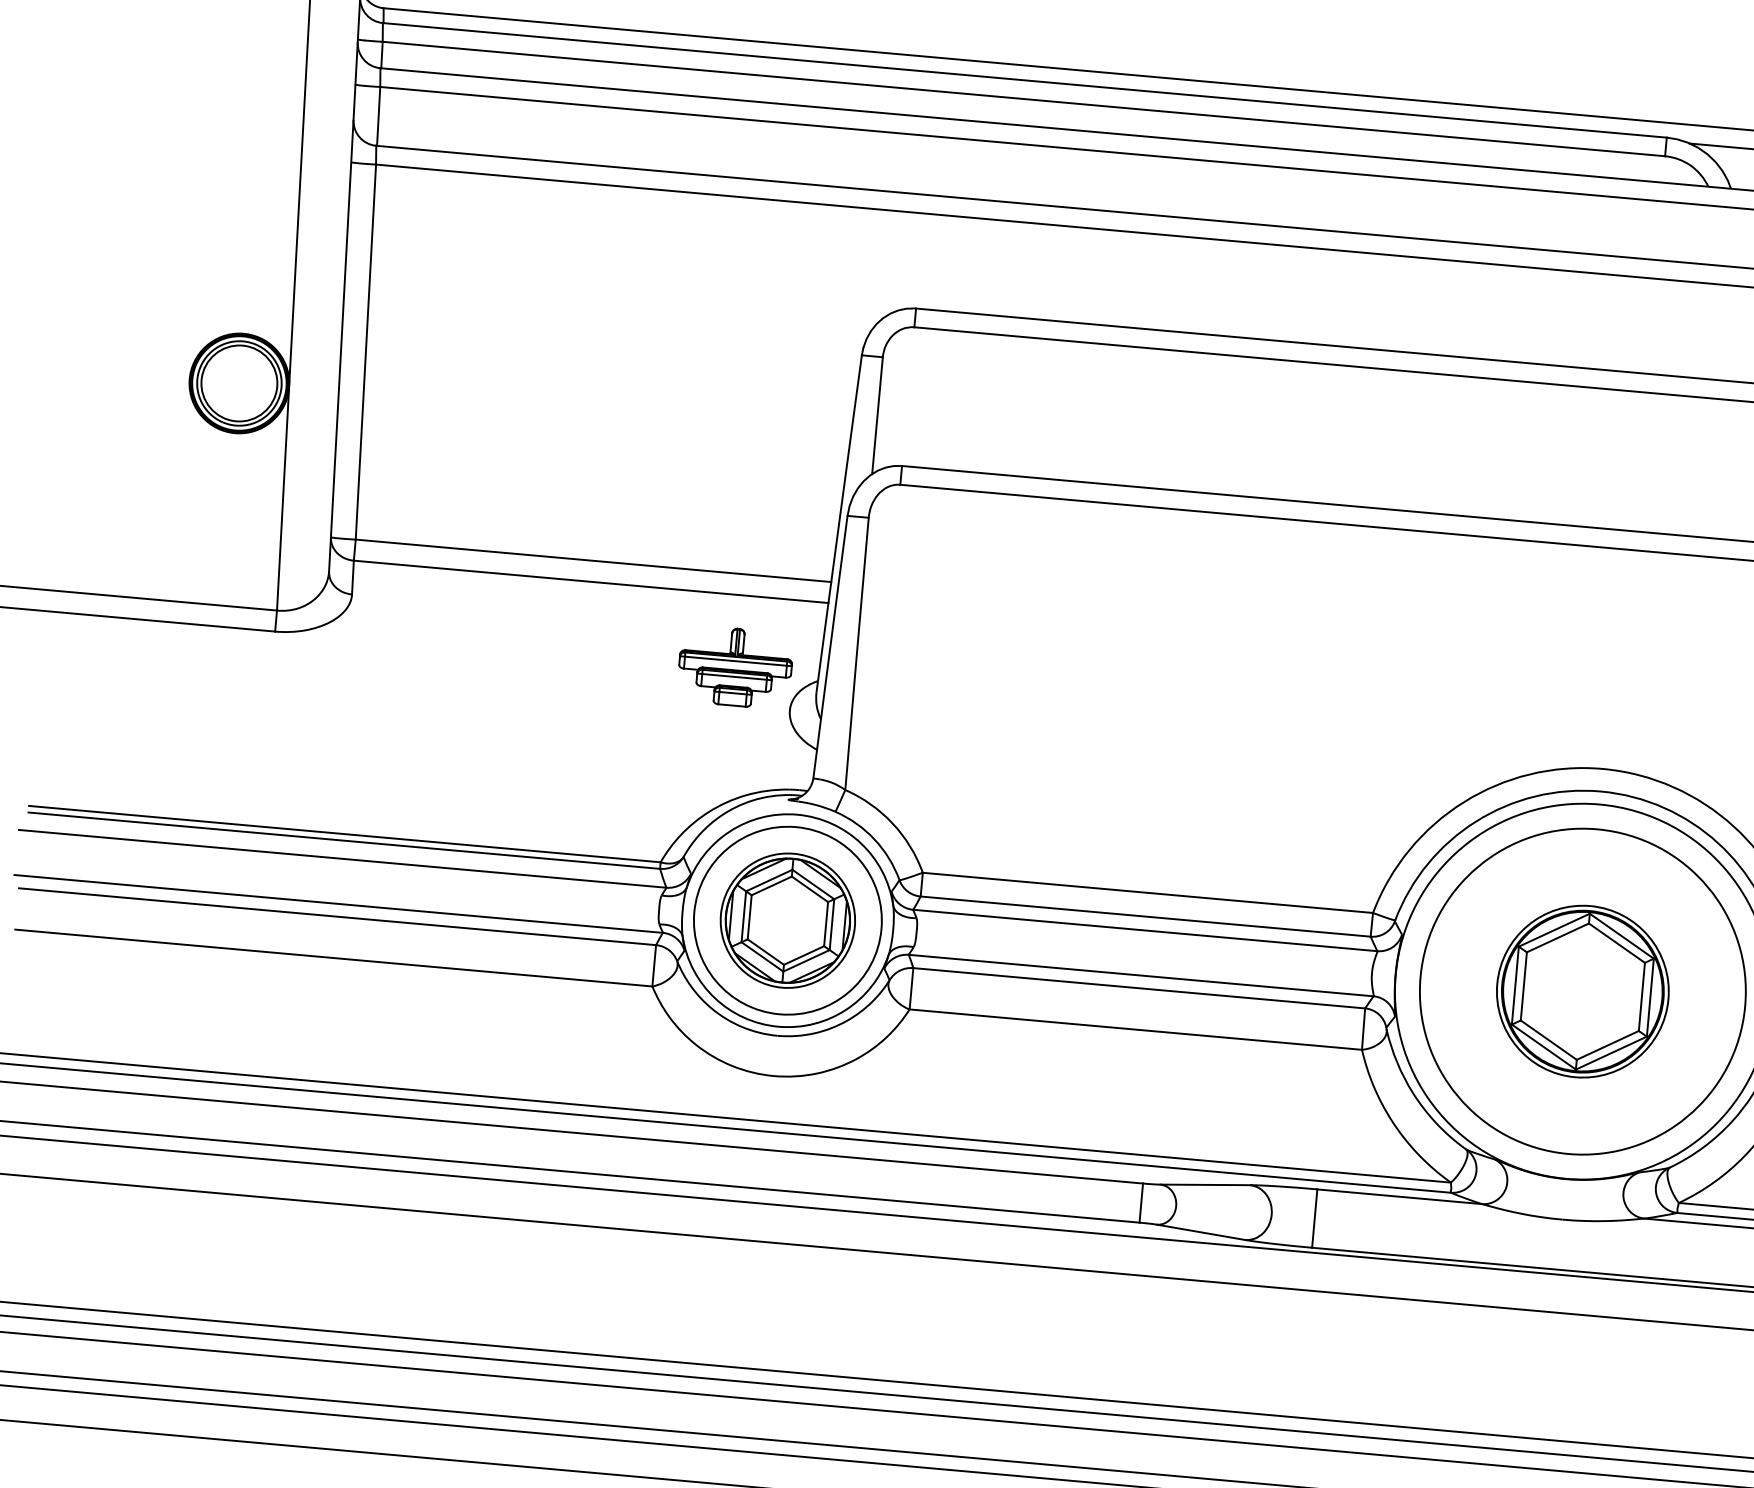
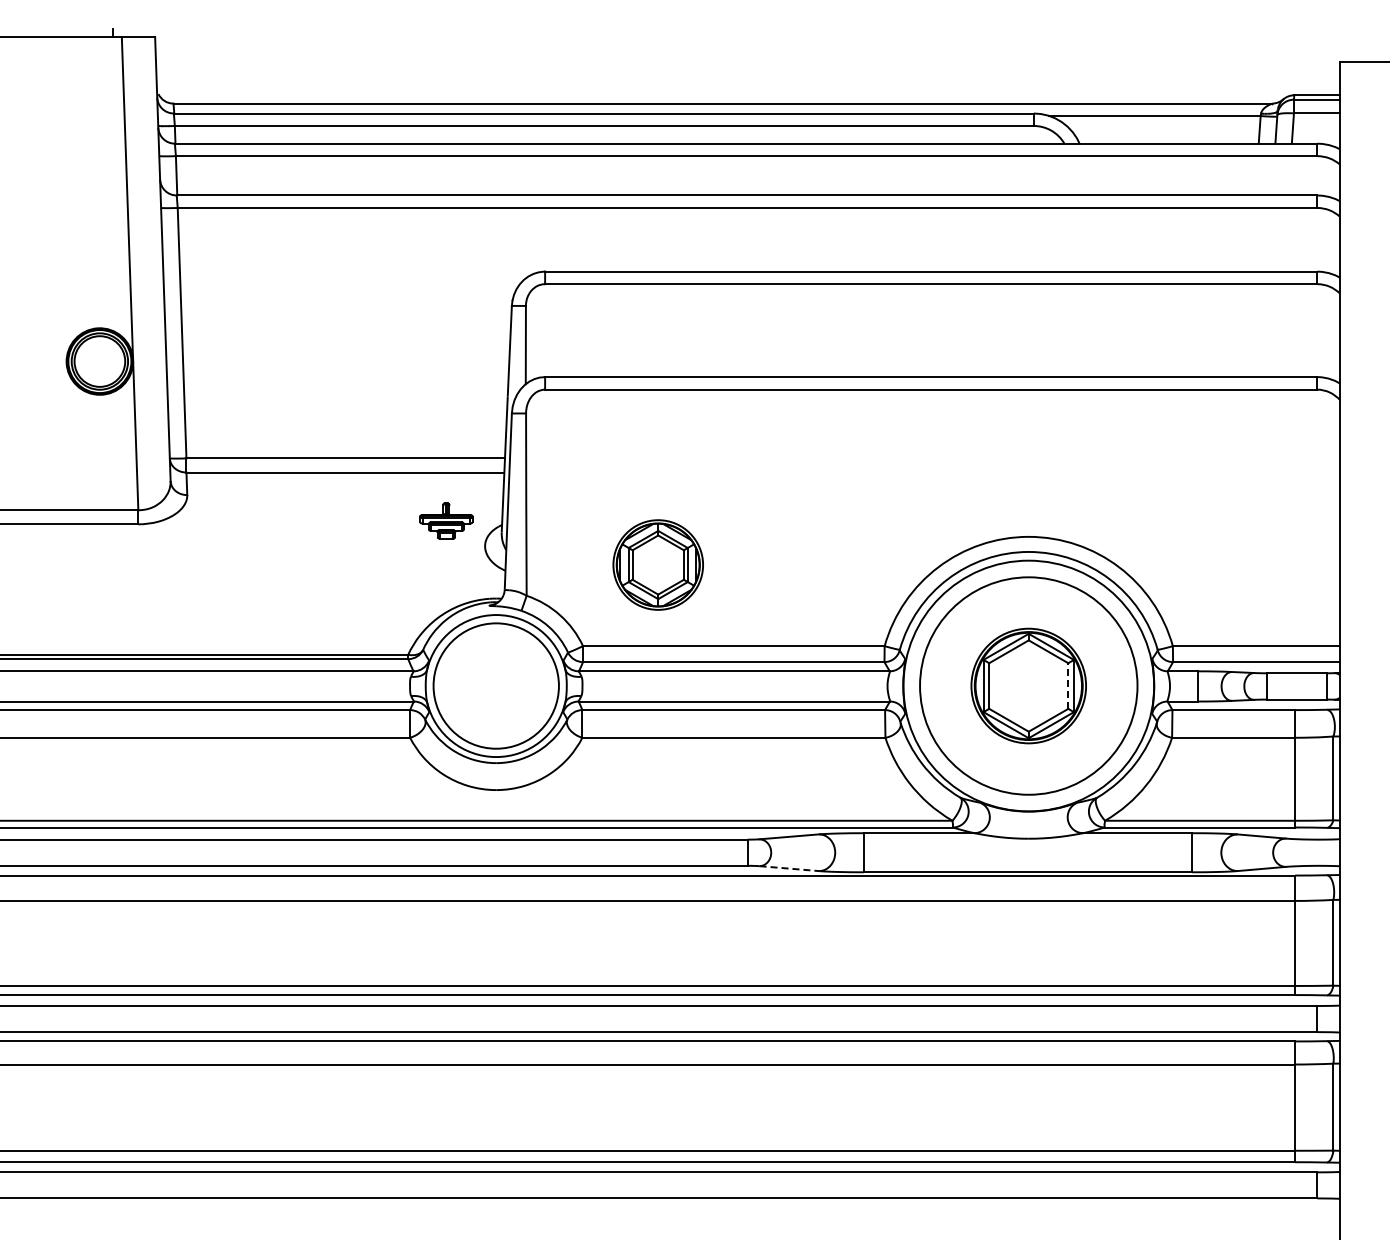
part: (735, 666) -> (446, 520), size x0.7
part: (786, 919) -> (657, 564), moved
line: (1642, 997) -> (1068, 686), solid -> dashed
line: (1201, 1232) -> (789, 868), solid -> dashed

